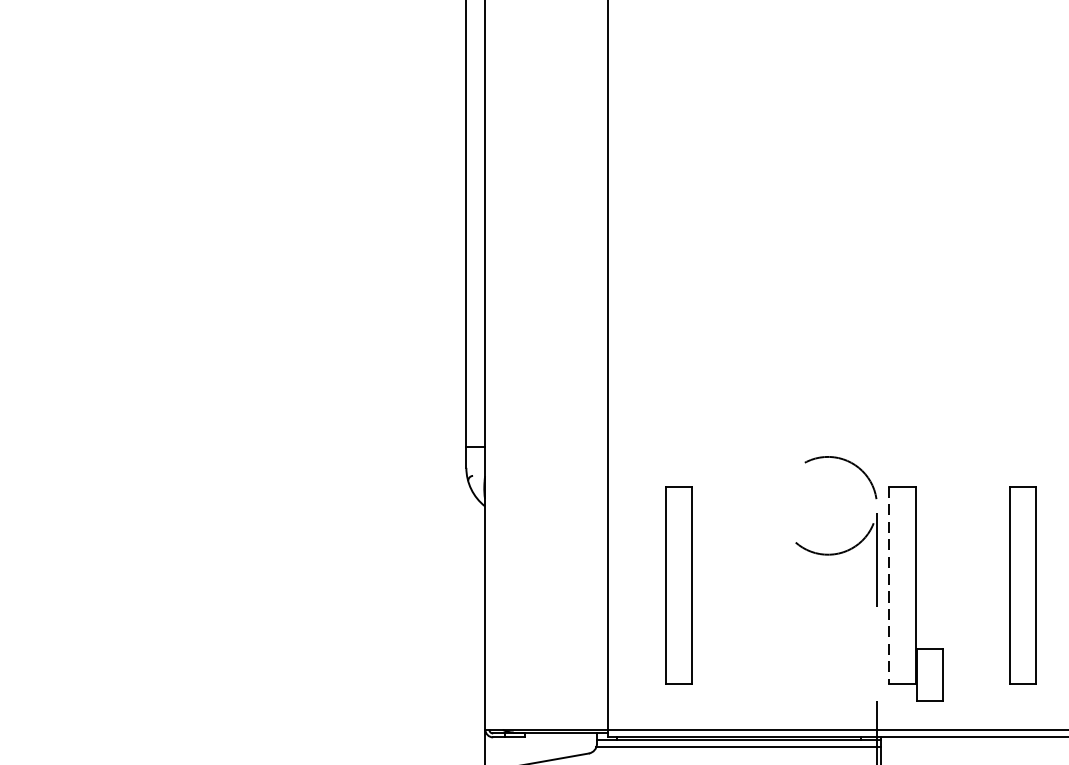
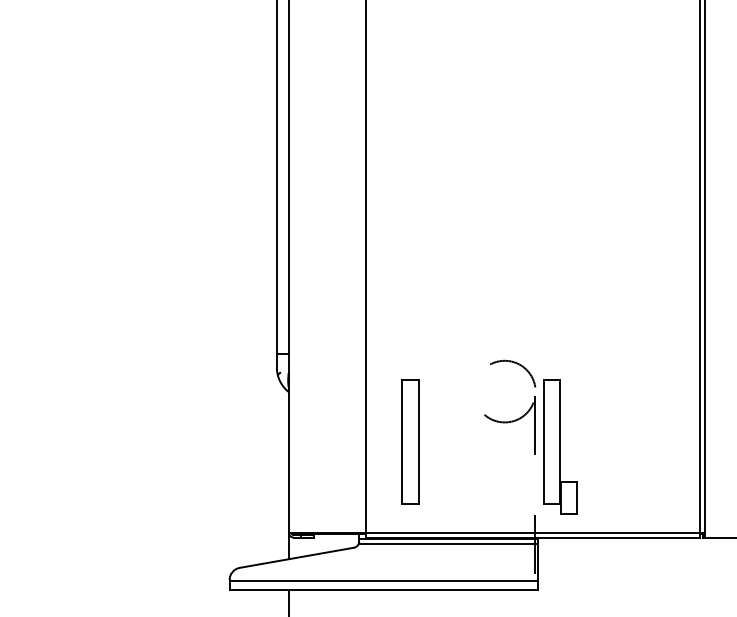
part: (1022, 584) -> (627, 441), removed
line: (889, 586) -> (543, 442), dashed -> solid

